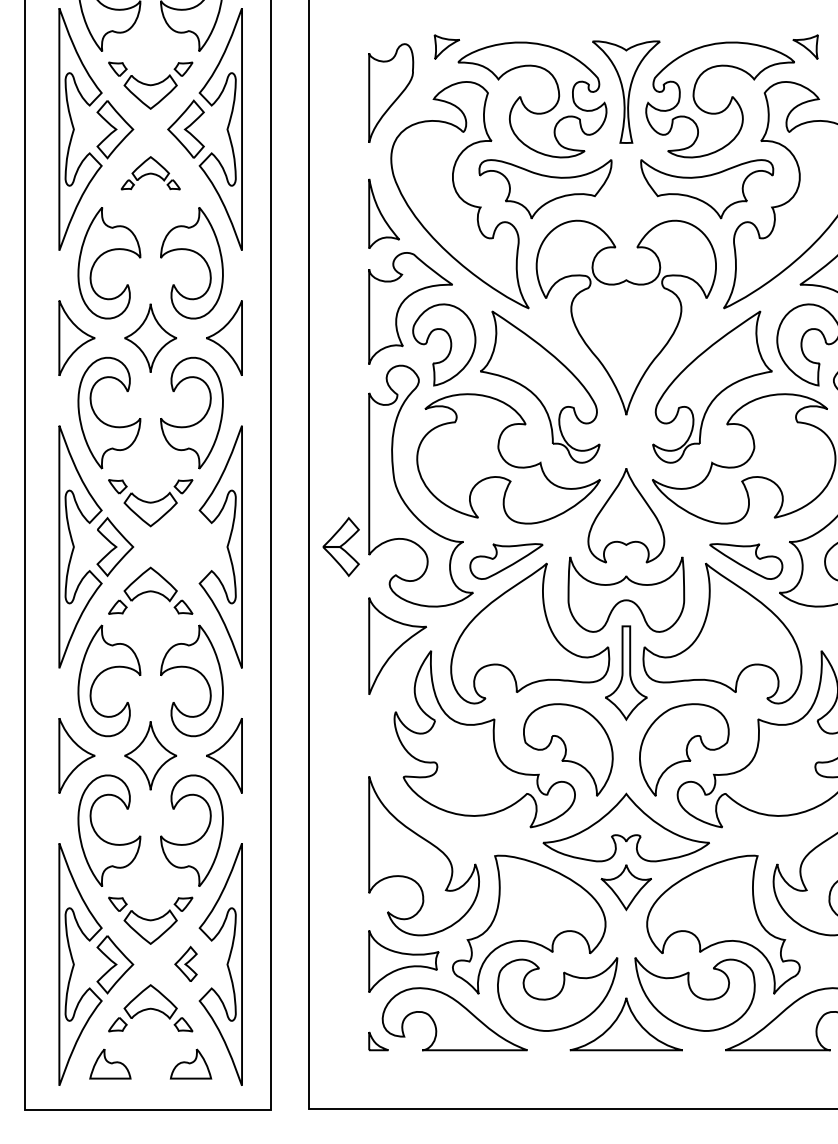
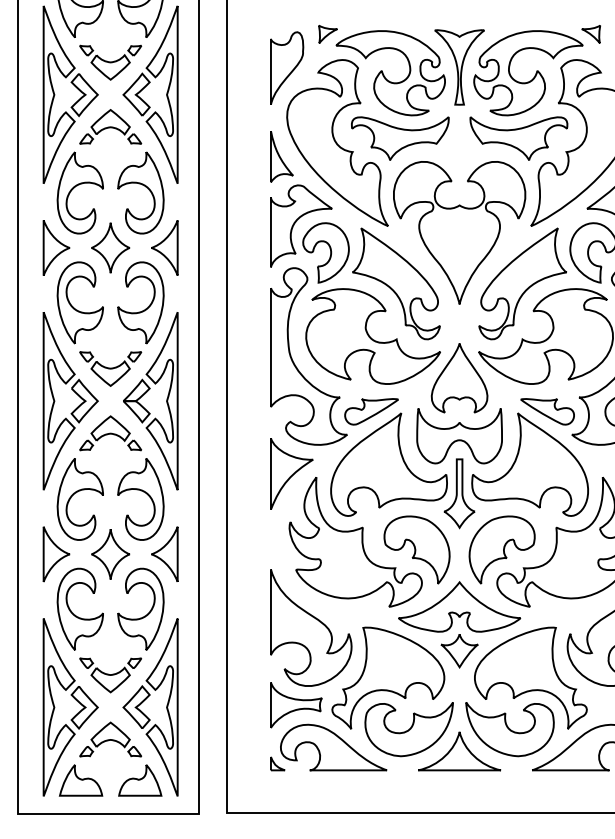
part: (150, 173) -> (110, 127), size x1.43
part: (340, 547) -> (136, 401), moved
part: (185, 963) -> (136, 706), size x1.67
part: (110, 1063) -> (81, 780), size x1.43
part: (190, 1063) -> (139, 780), size x1.43

